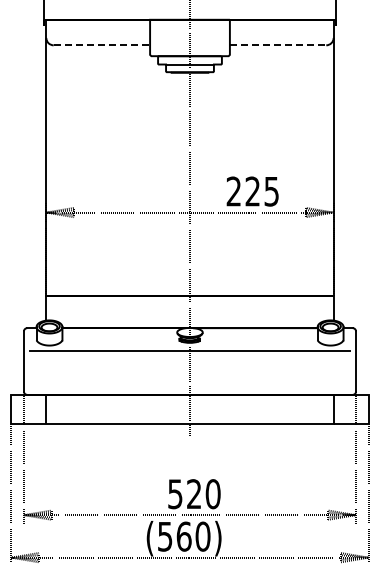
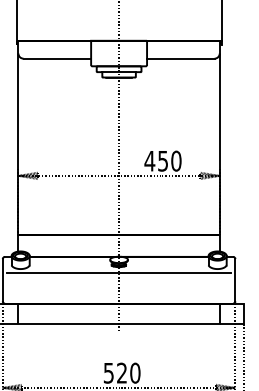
line: (102, 45) -> (57, 58), dashed -> solid
line: (278, 45) -> (181, 58), dashed -> solid
text: (252, 191) -> (162, 161), 225 -> 450

